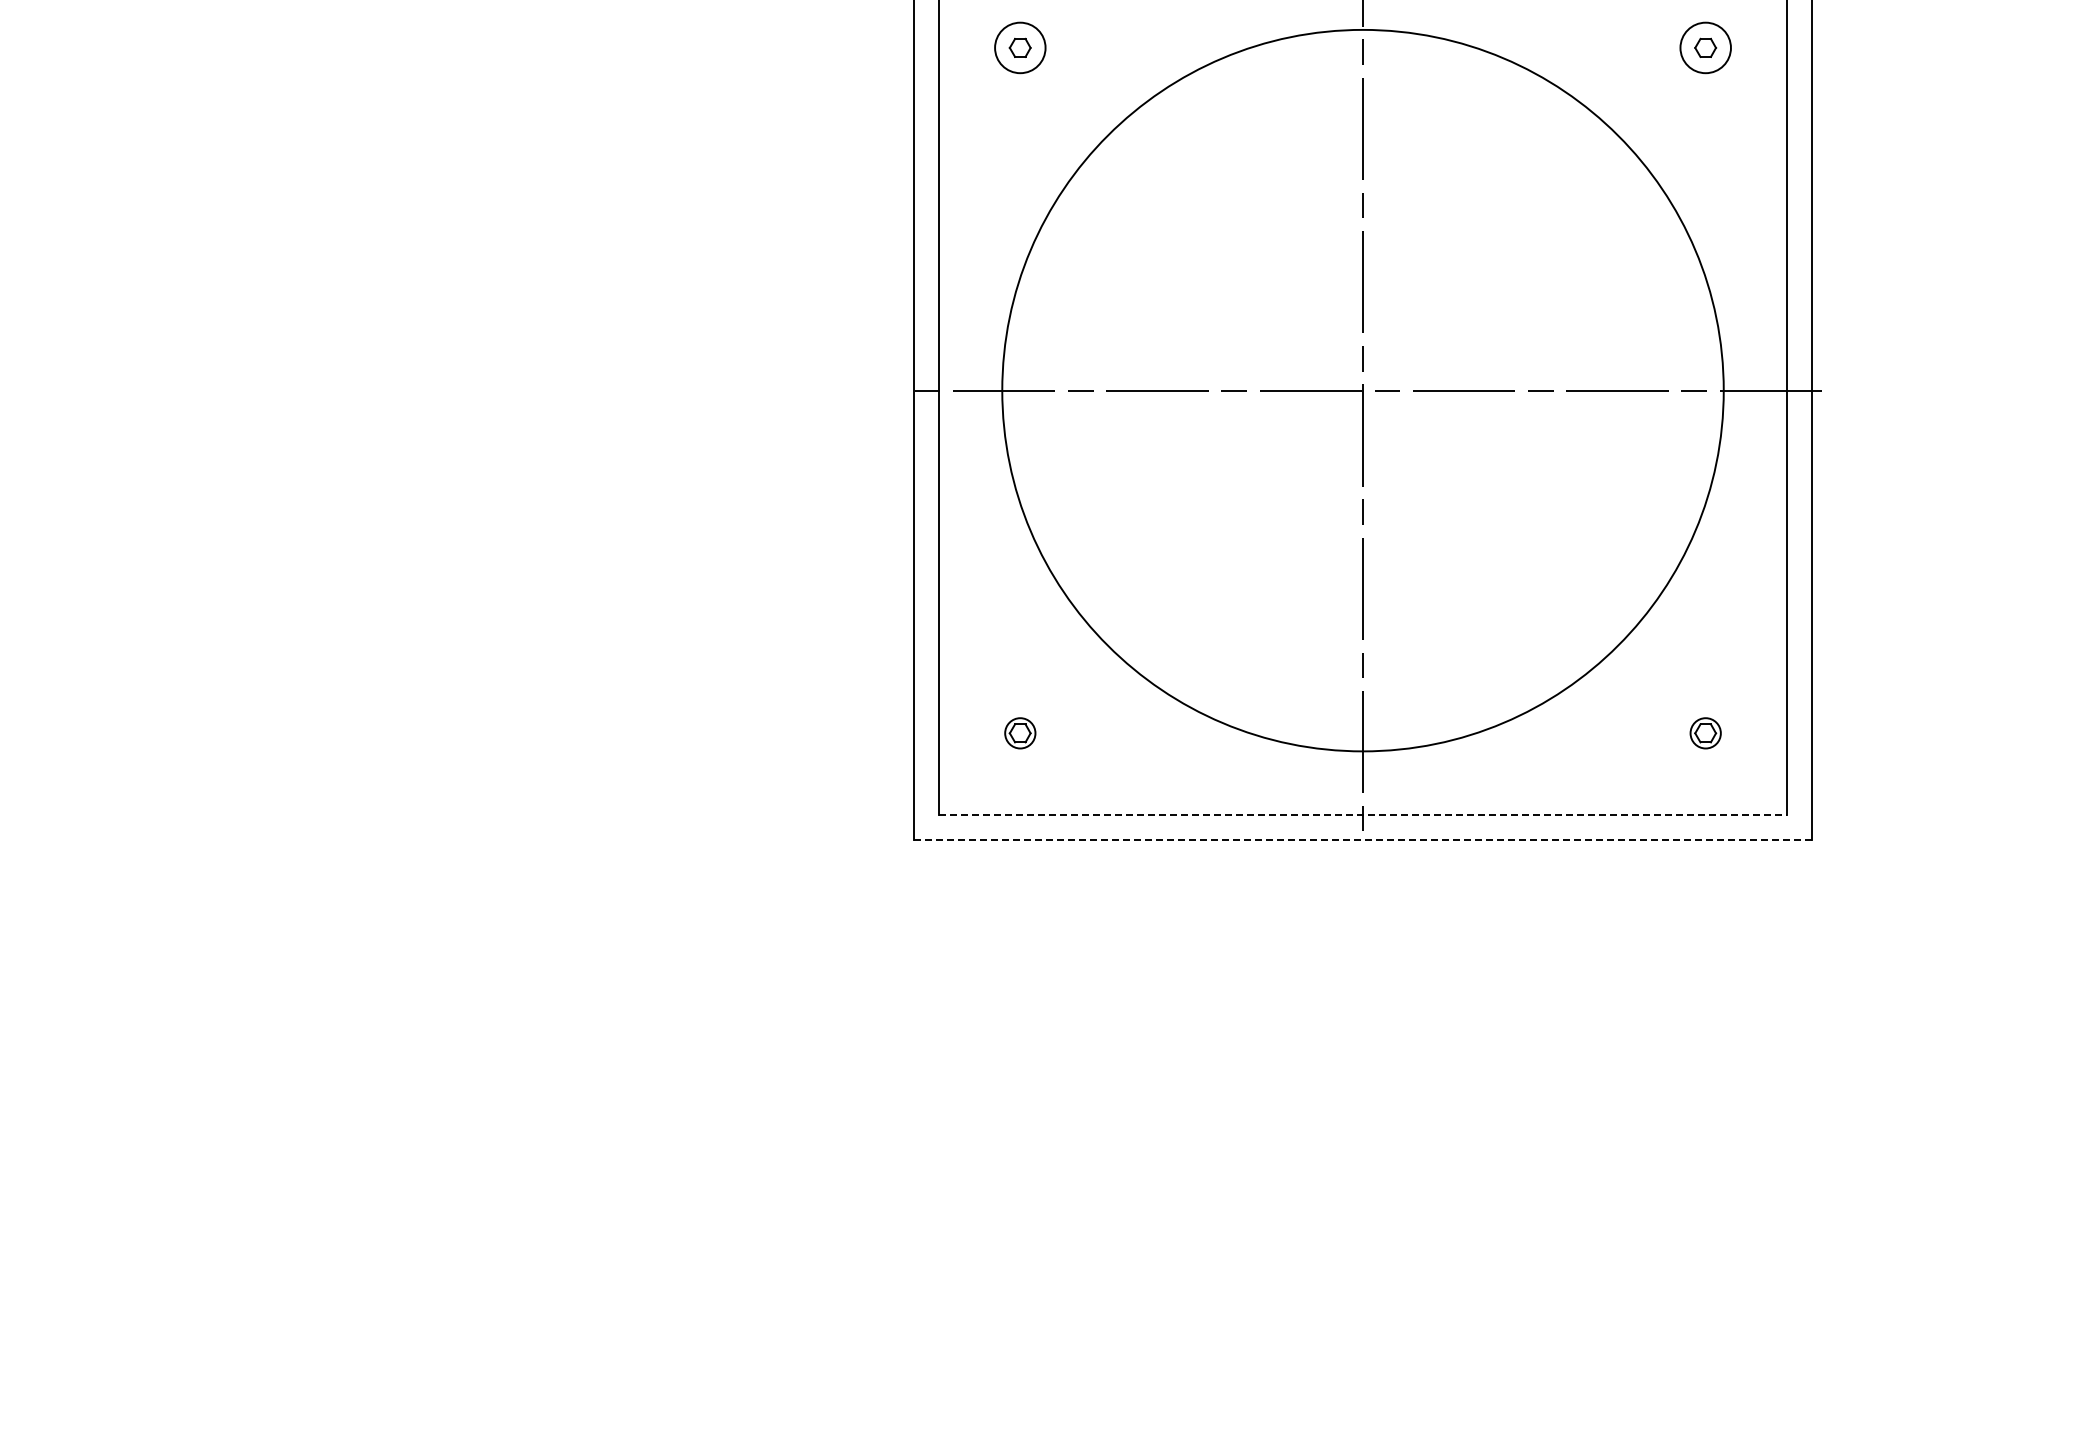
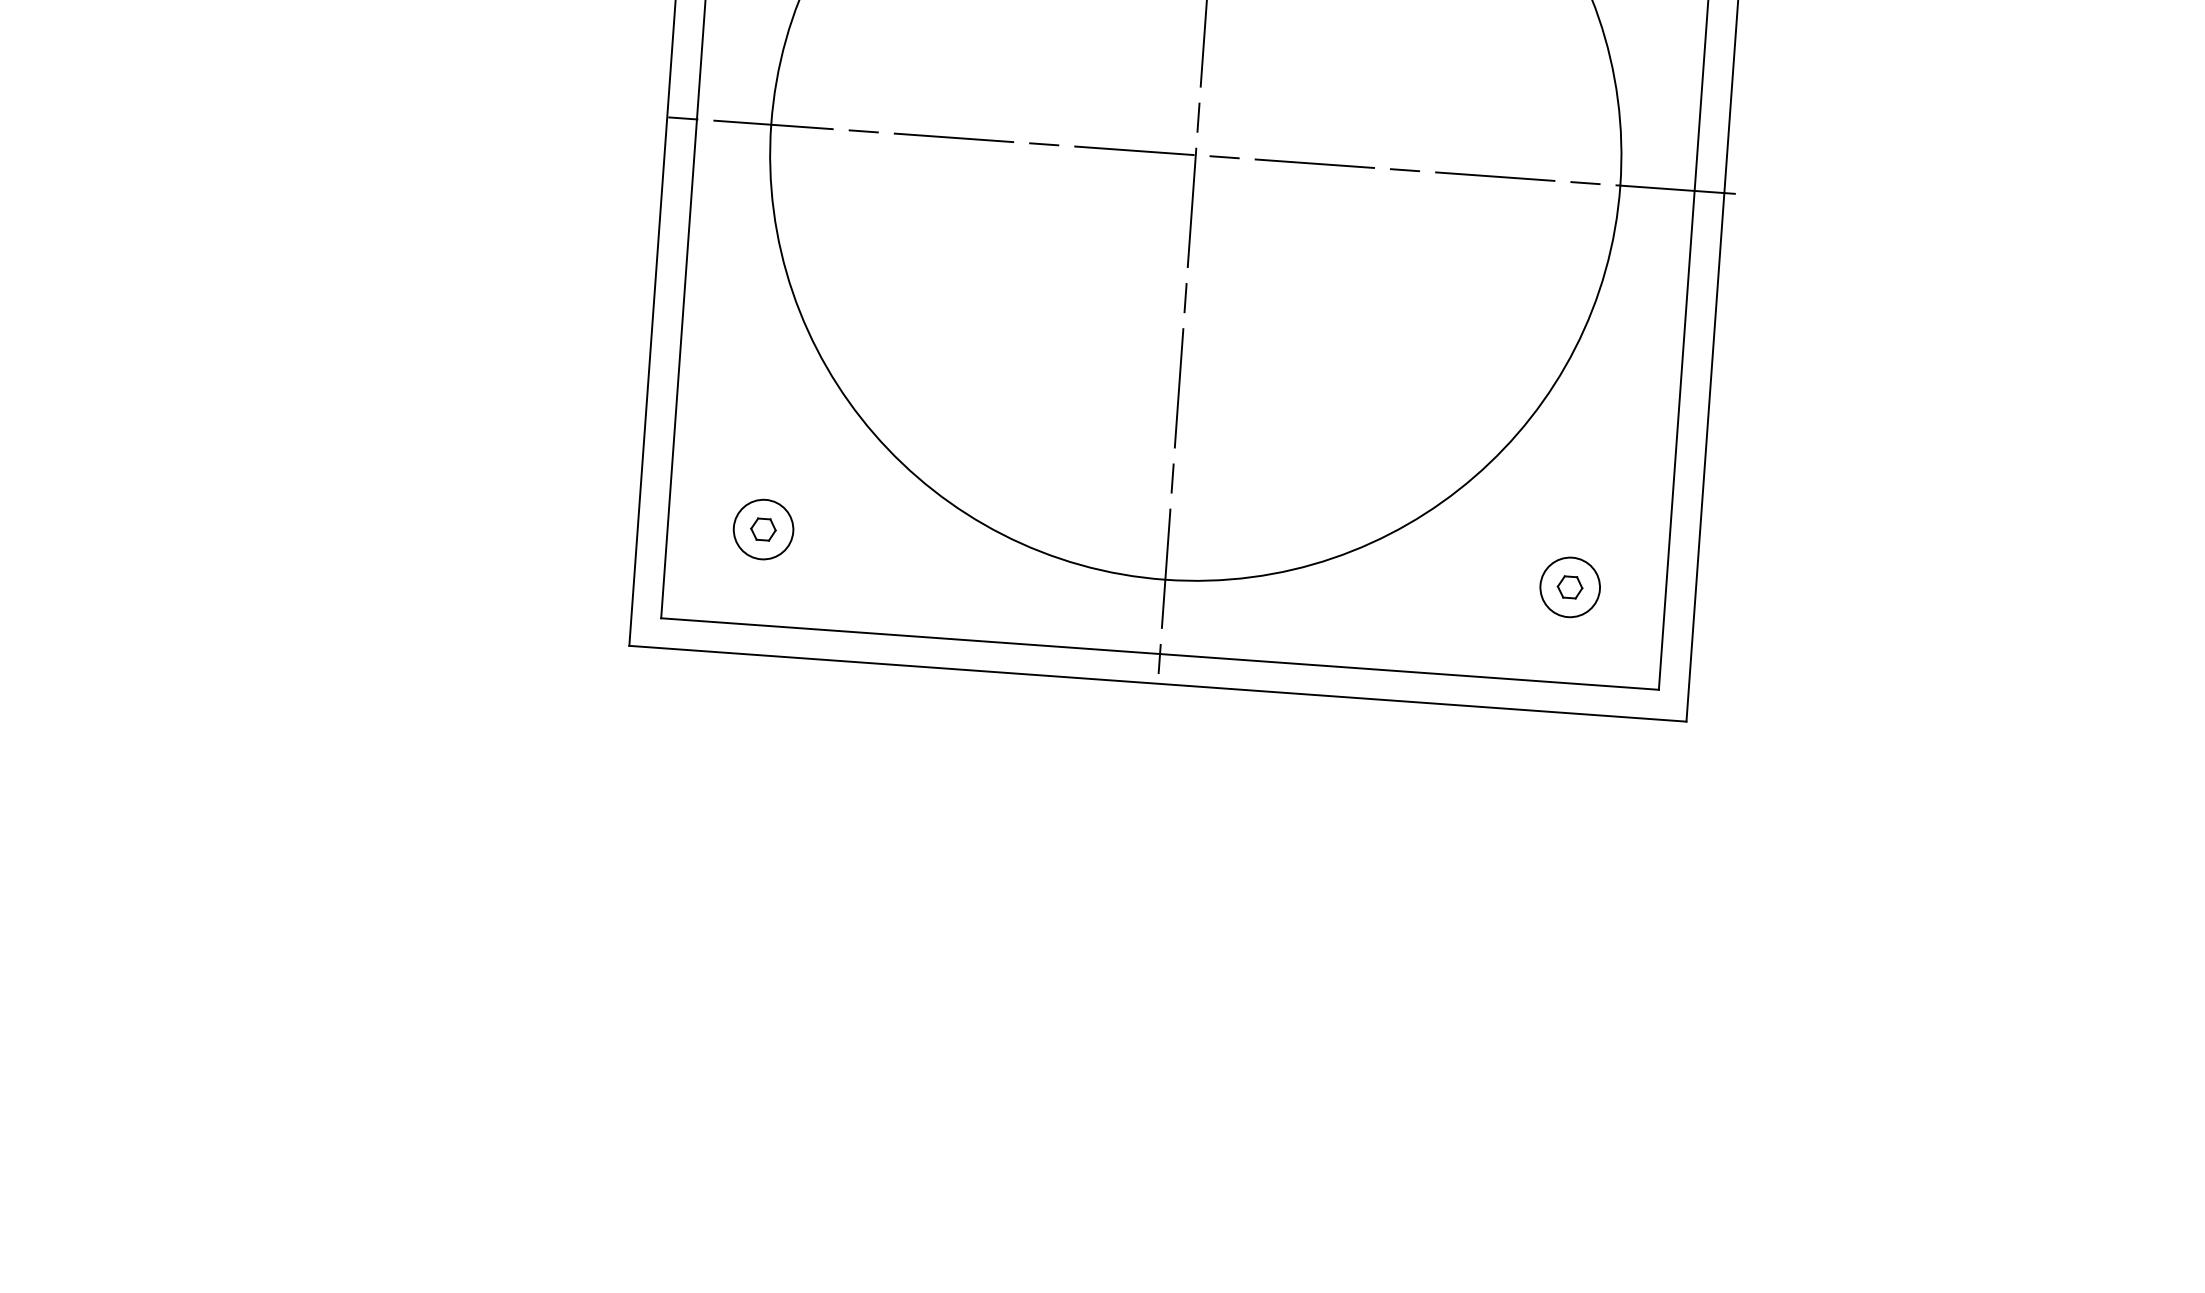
circle: (1020, 733) -> (763, 529), size x1.67
circle: (1705, 733) -> (1569, 587), size x1.67
line: (1363, 814) -> (1160, 654), dashed -> solid
line: (1362, 839) -> (1157, 683), dashed -> solid

